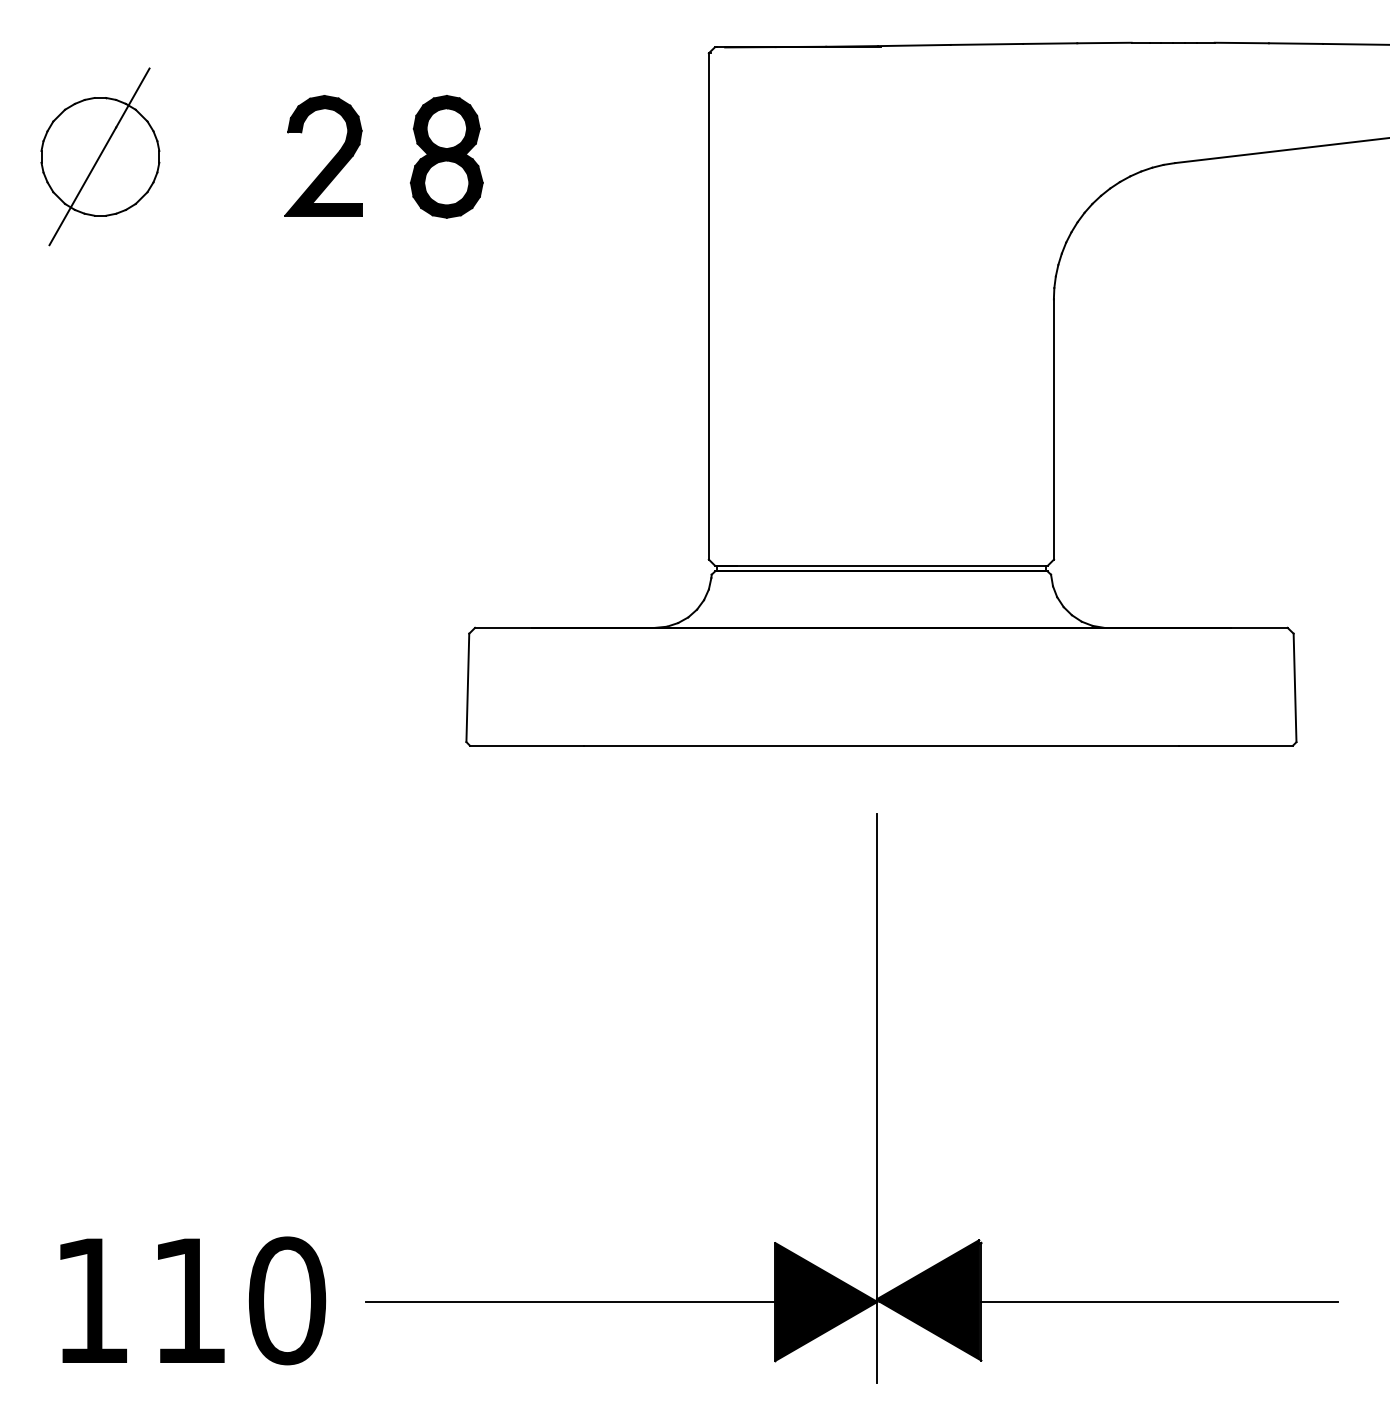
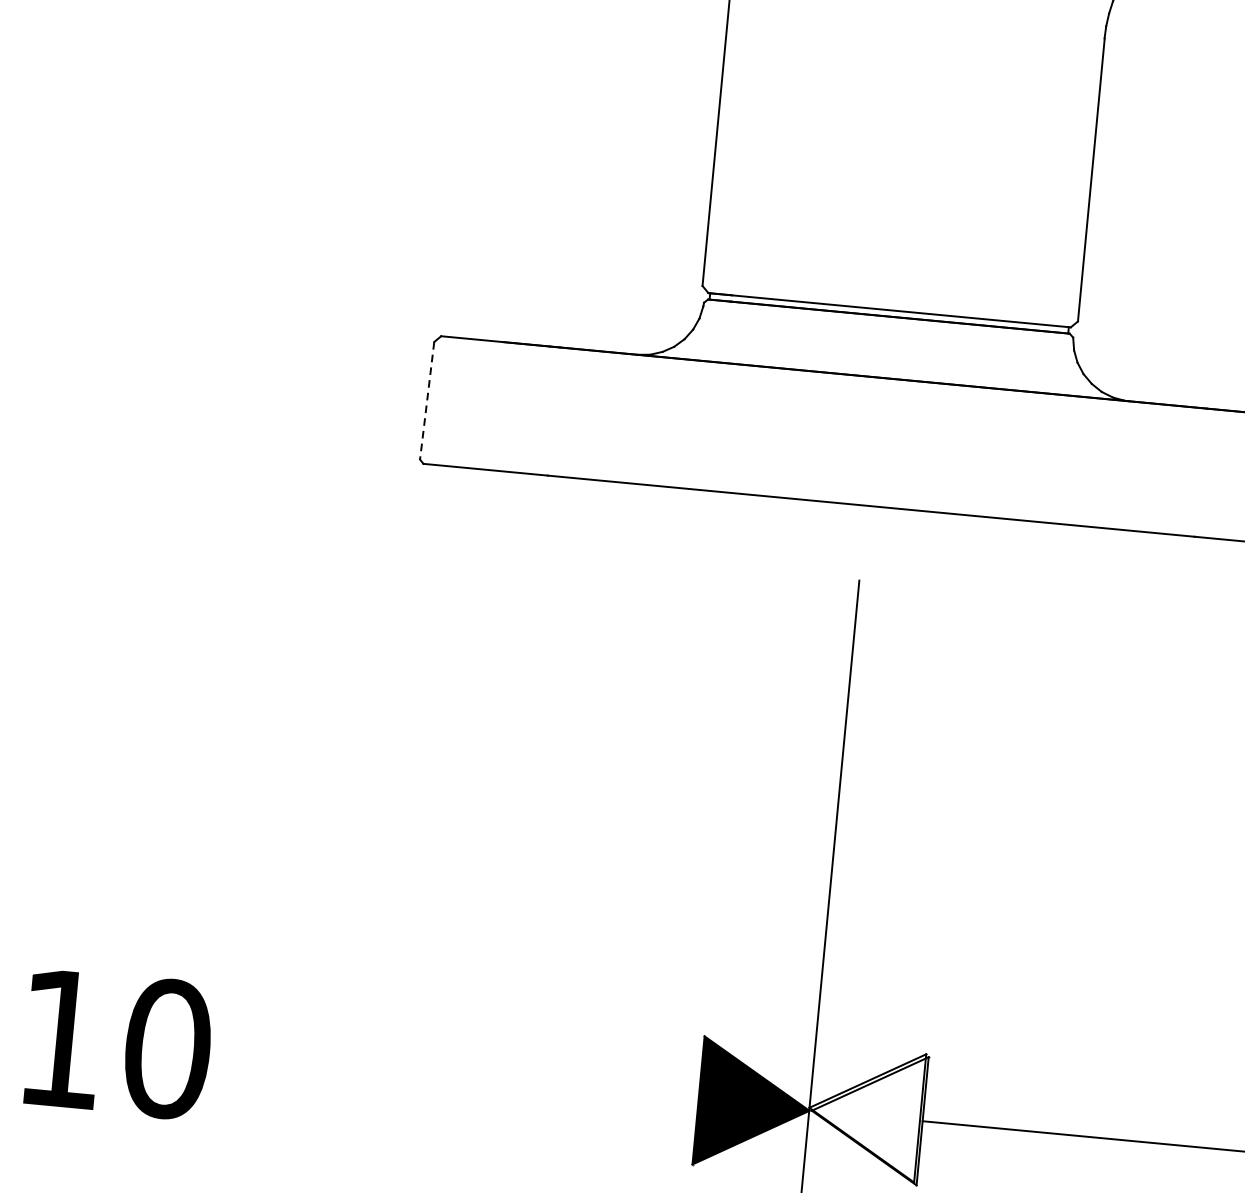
line: (467, 688) -> (426, 401), solid -> dashed
fill: (927, 1299) -> (864, 1113), removed
line: (570, 1301) -> (475, 1078), removed

